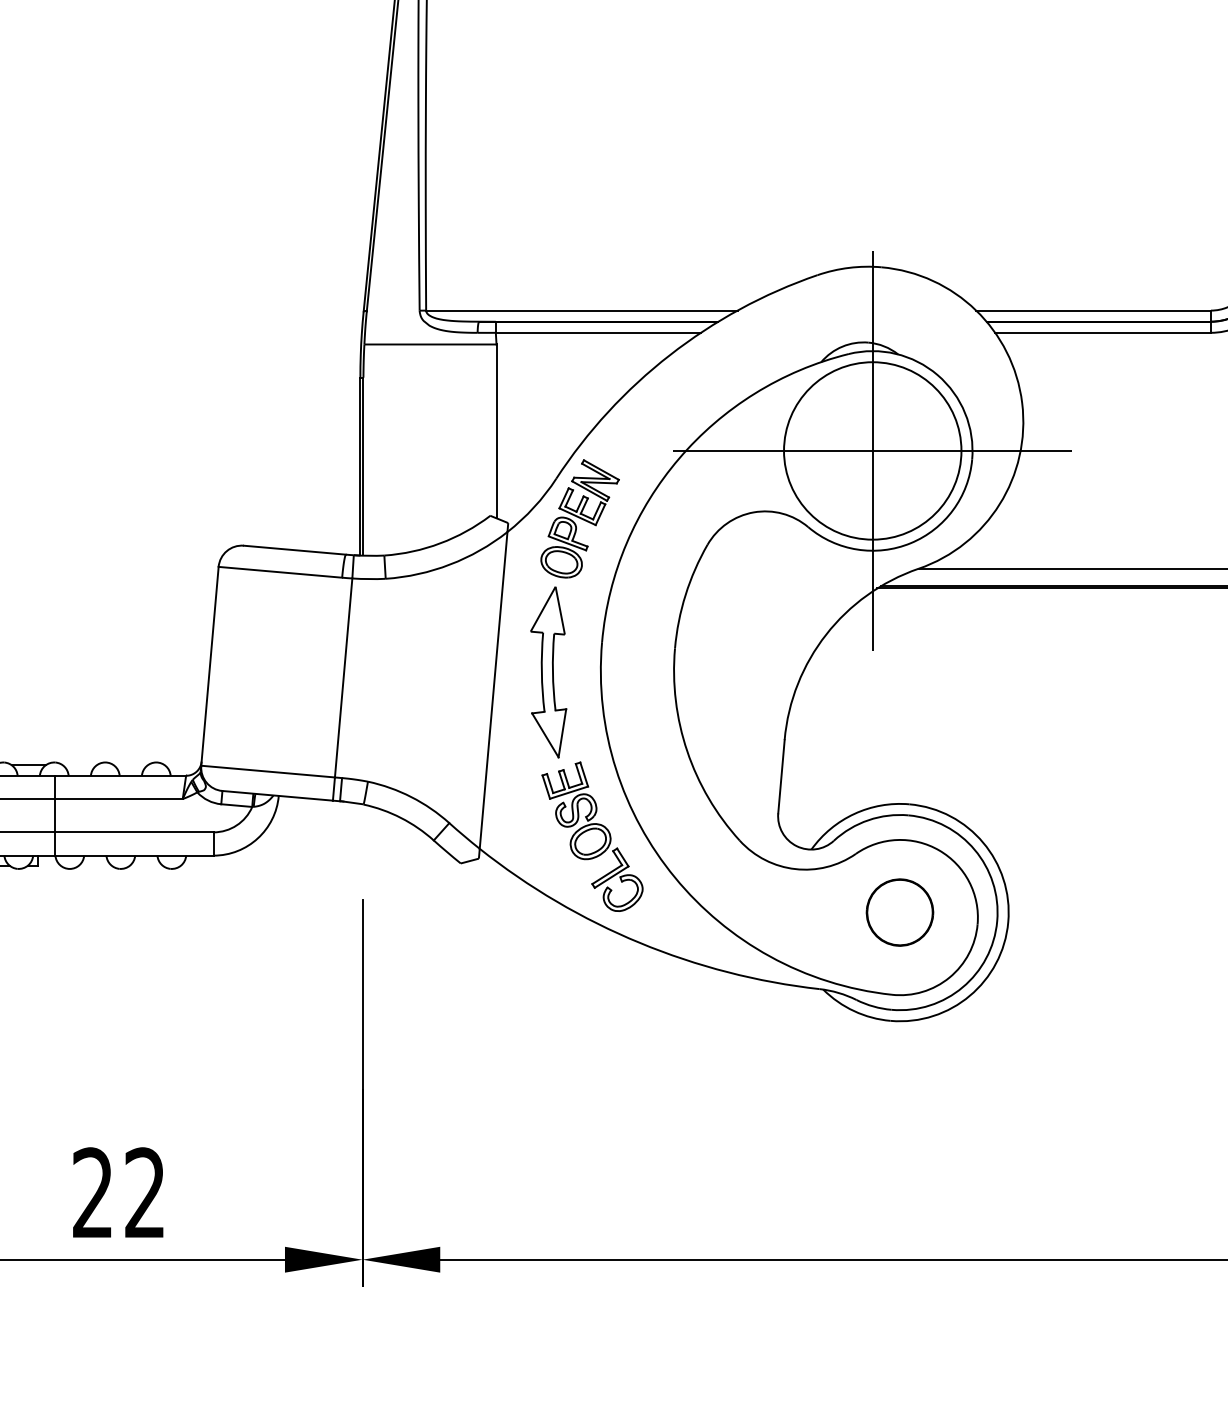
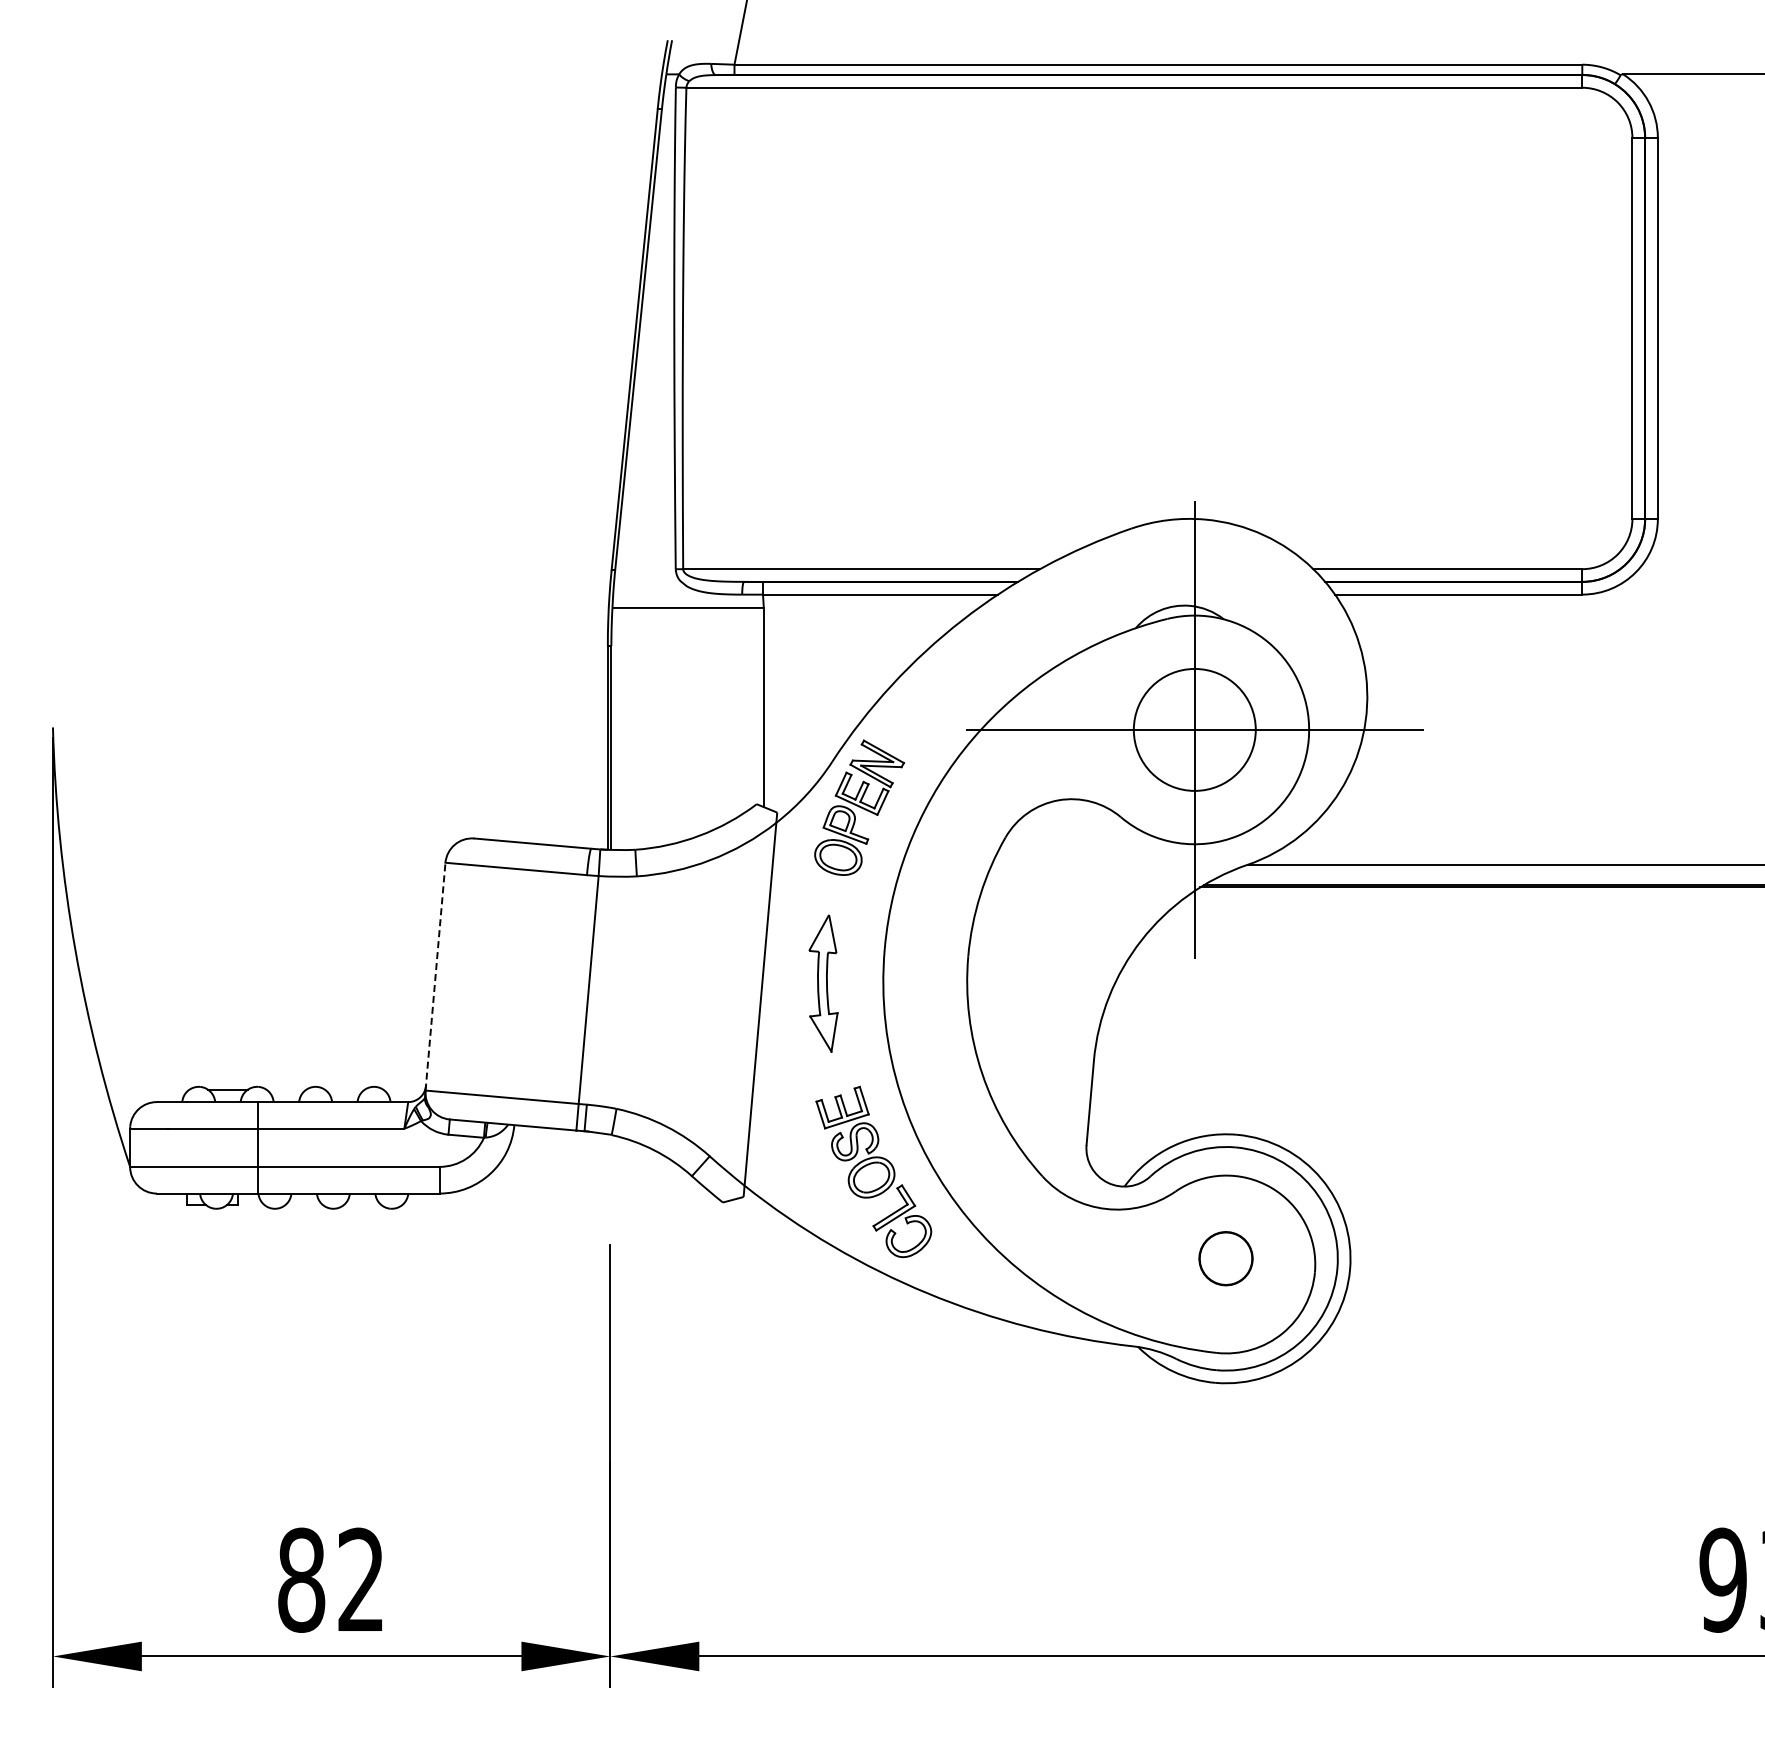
circle: (872, 450) -> (1194, 729), size x0.6
line: (209, 666) -> (435, 976), solid -> dashed
part: (548, 672) -> (823, 983), size x0.7
part: (899, 912) -> (1225, 1258), size x0.7
text: (92, 1192) -> (301, 1579), 22 -> 82

